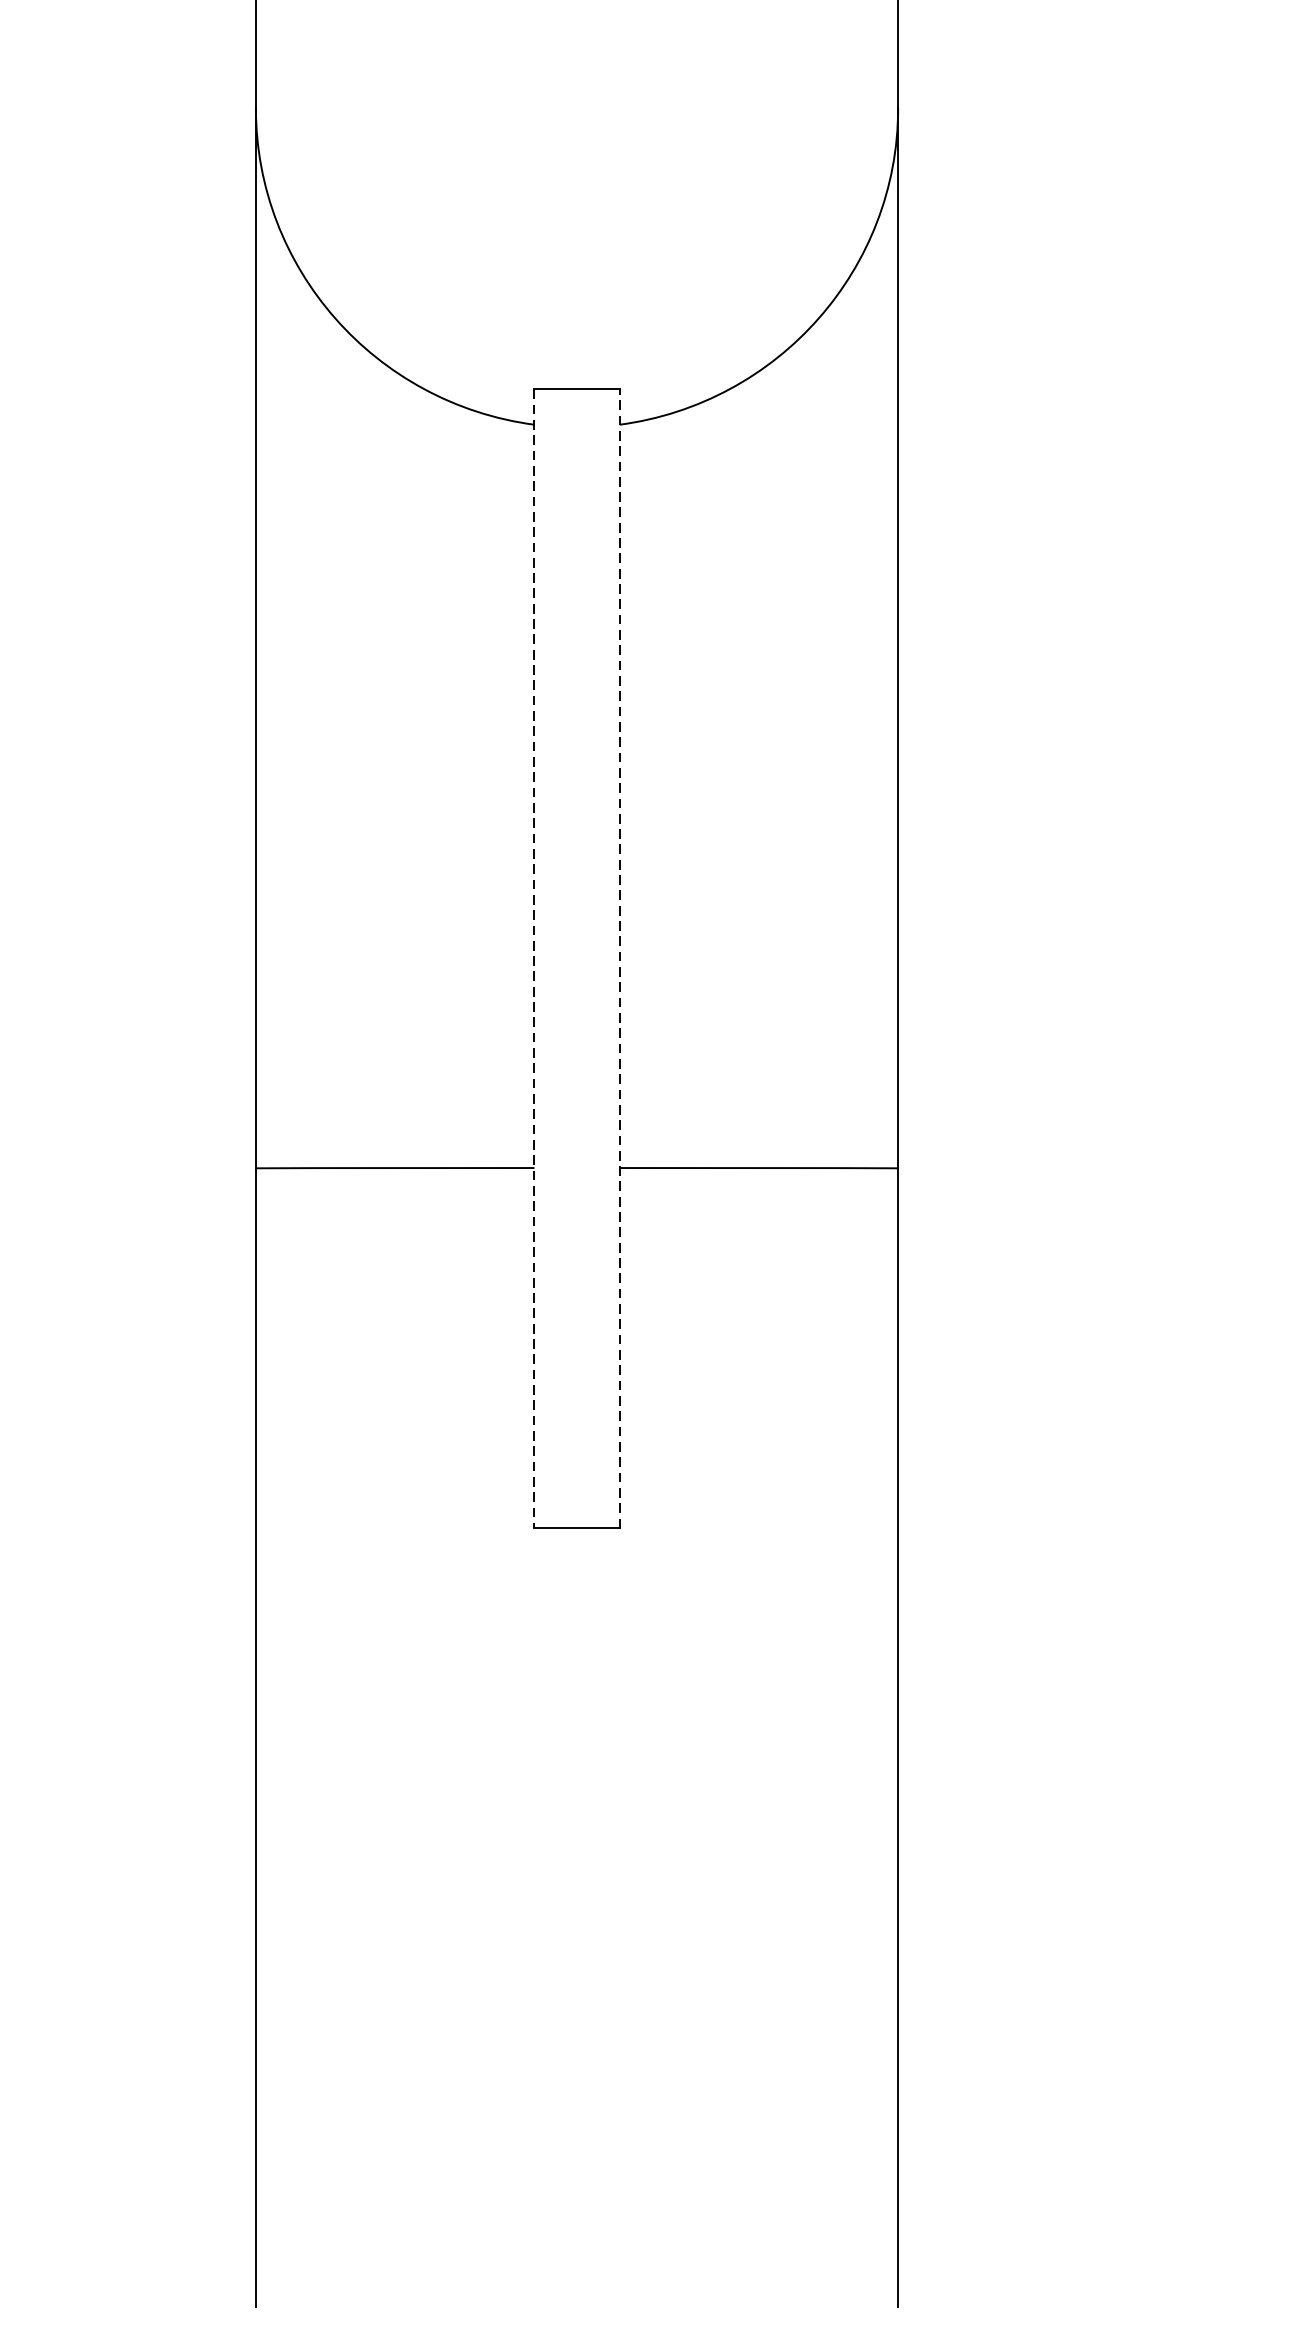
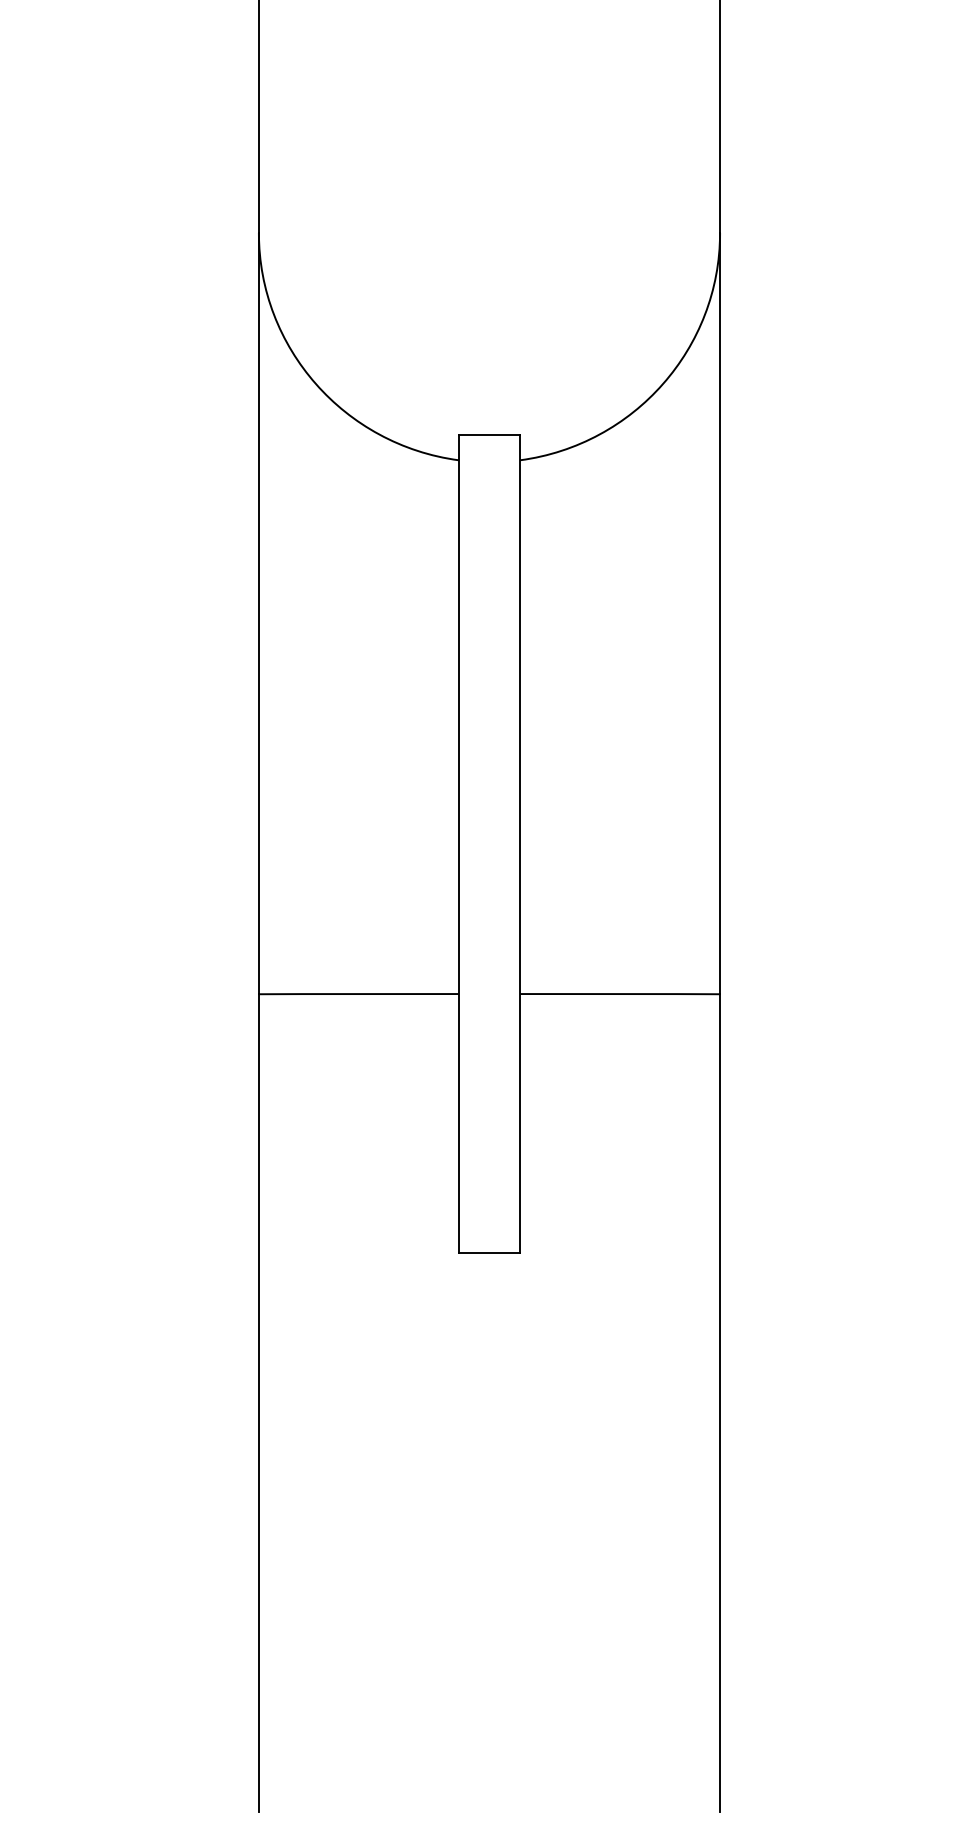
line: (533, 958) -> (458, 843), dashed -> solid
line: (620, 958) -> (520, 843), dashed -> solid

